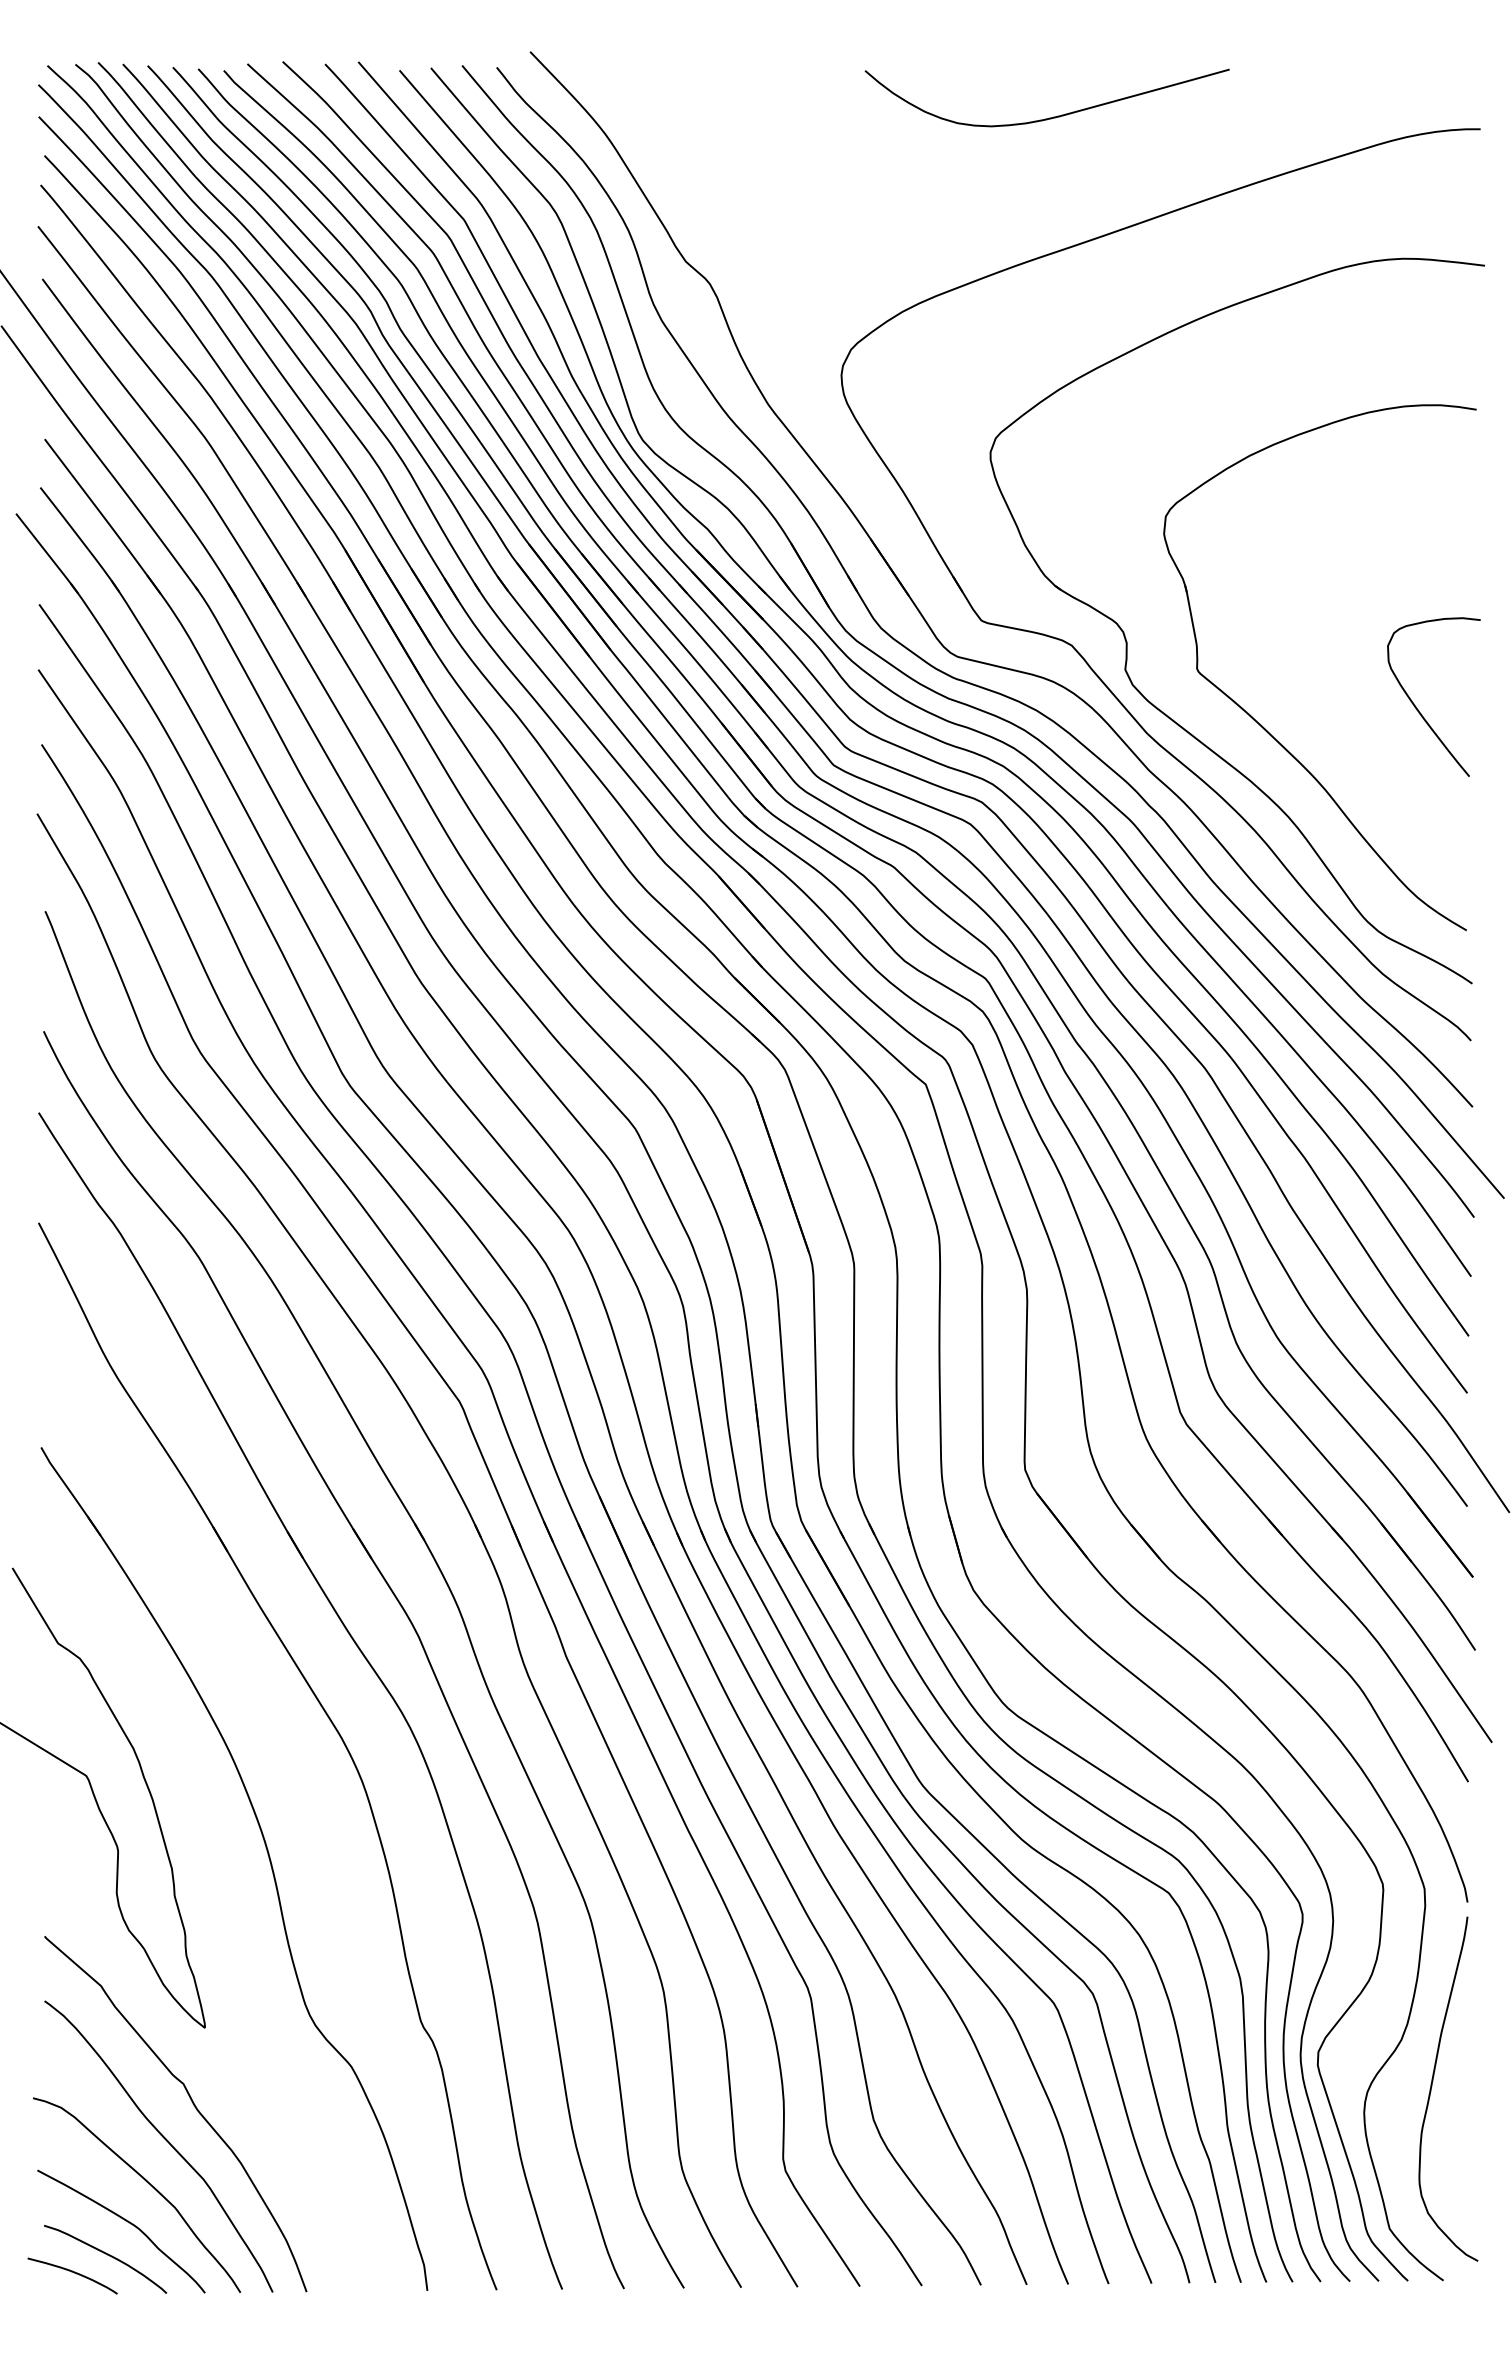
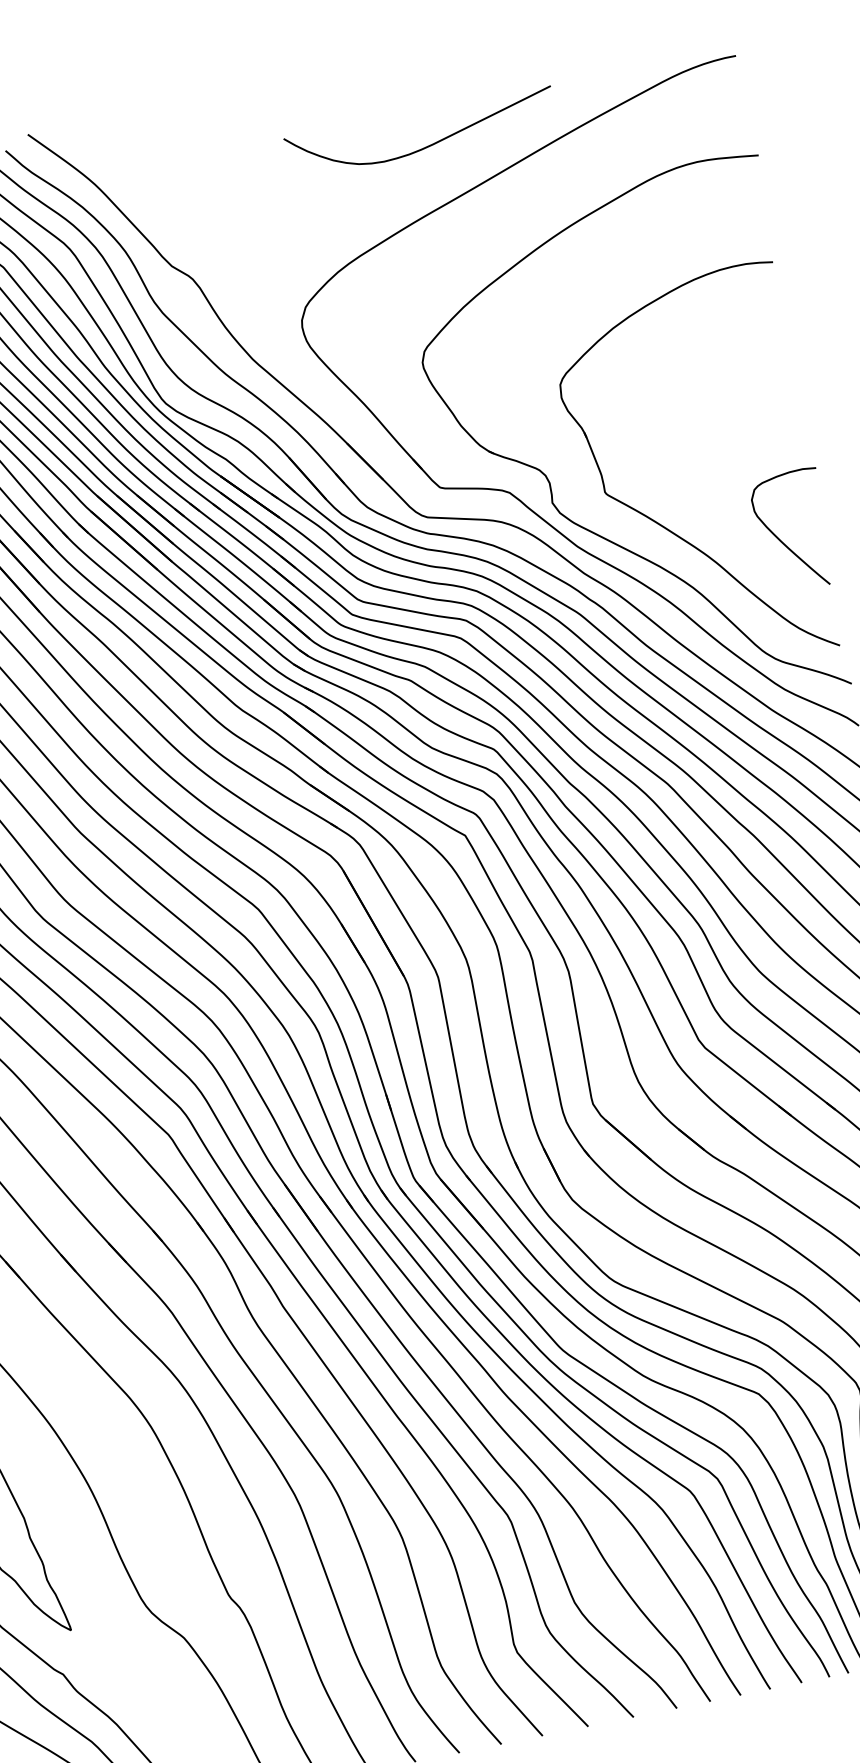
curve: (1049, 117) -> (425, 146), moved
curve: (1416, 706) -> (781, 540), moved

